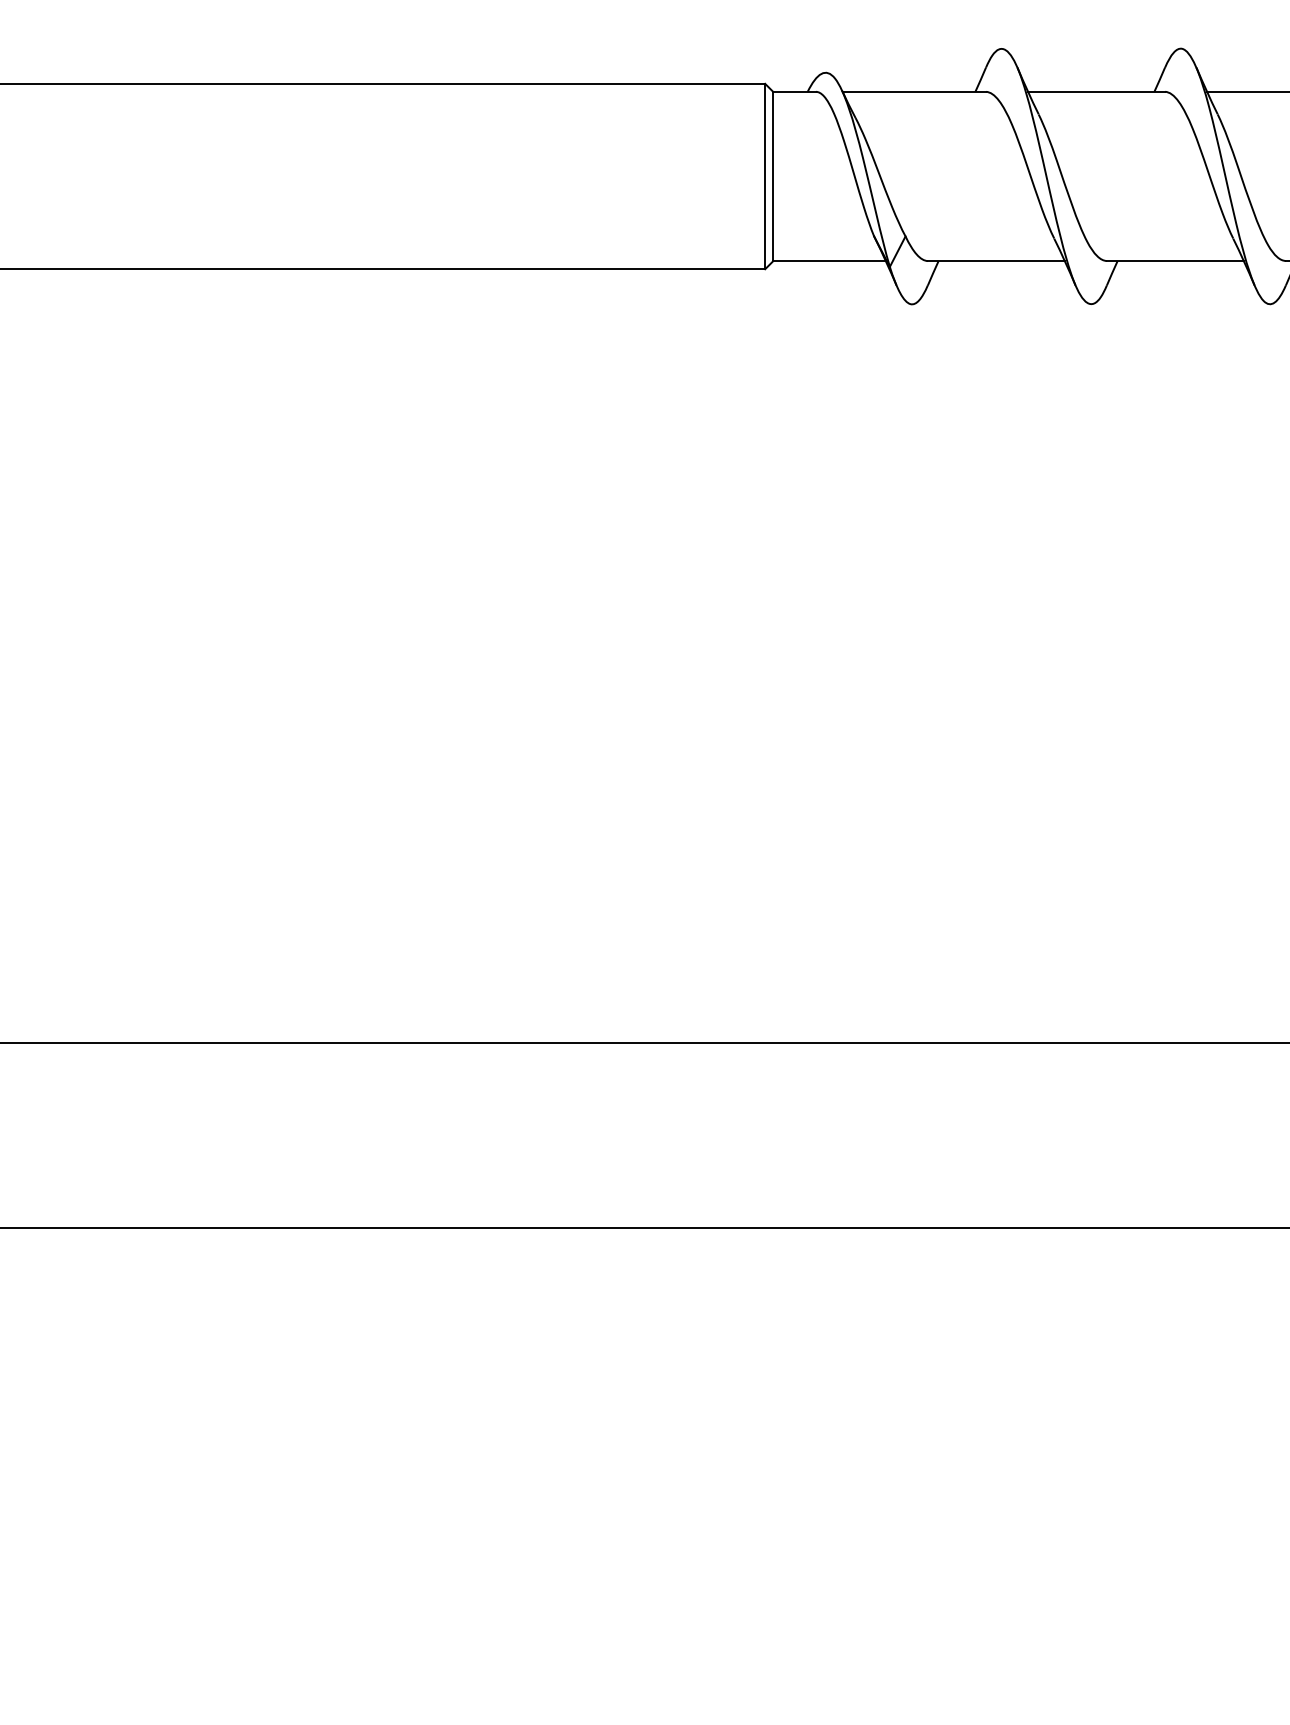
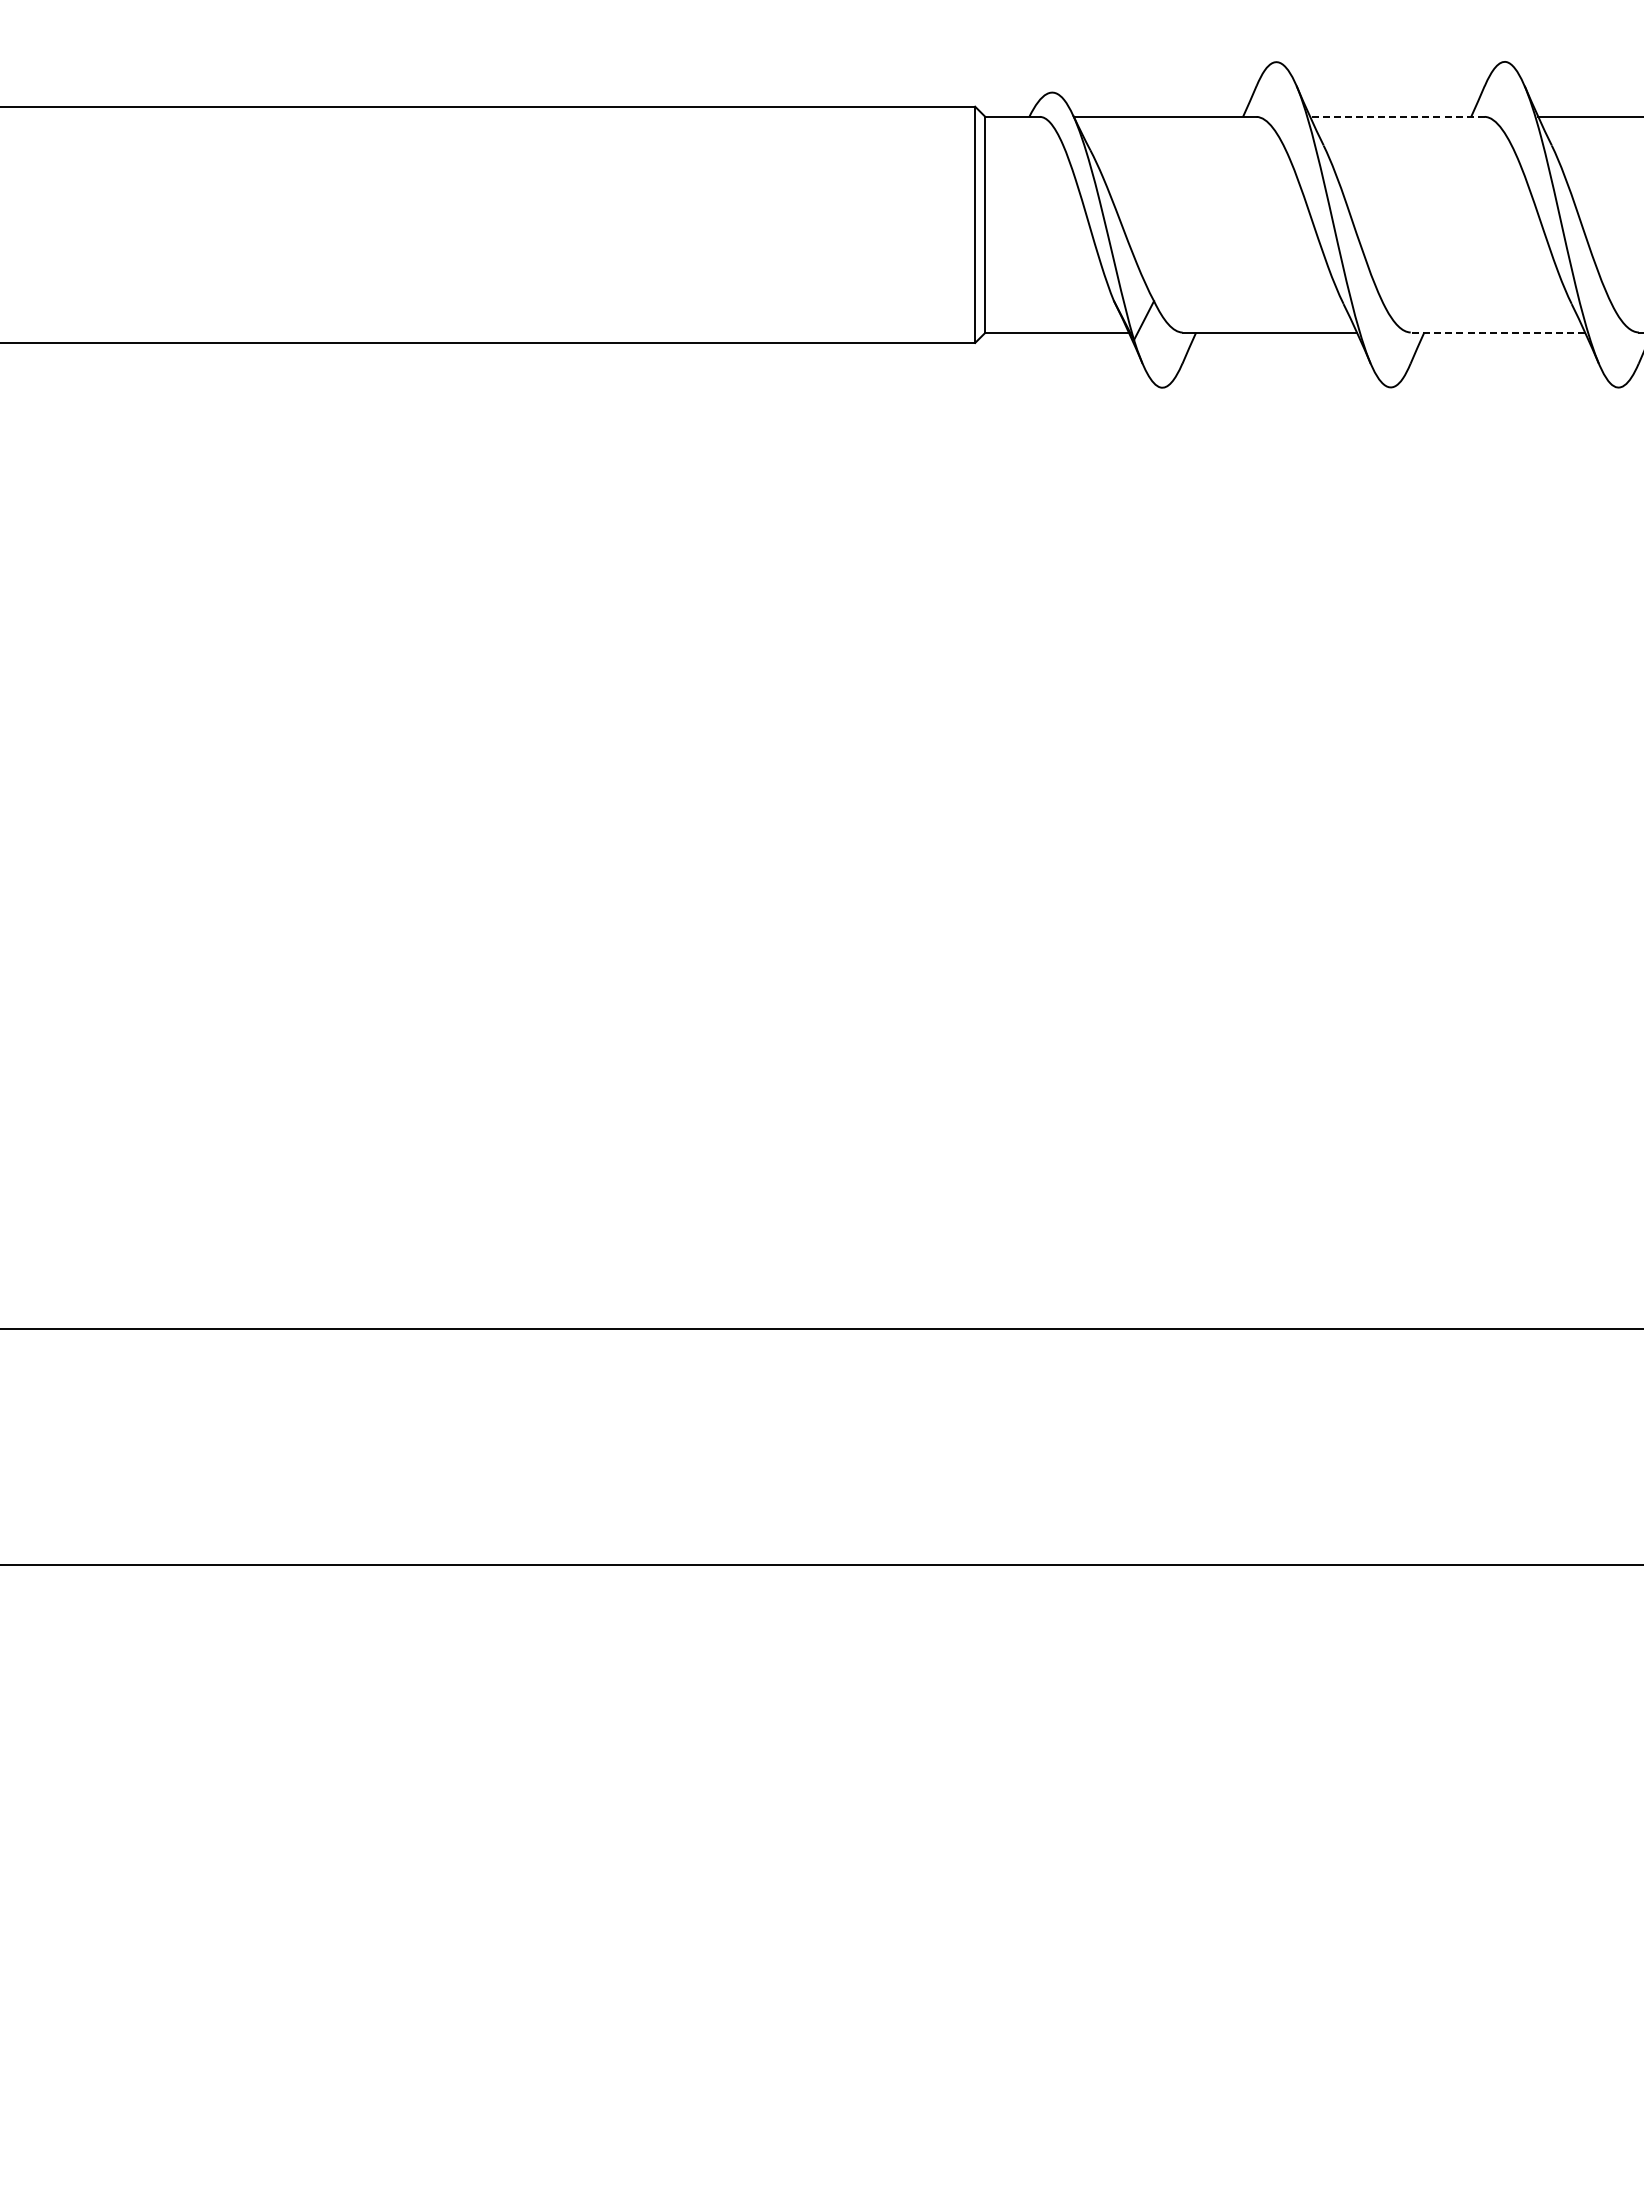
line: (1095, 91) -> (1396, 116), solid -> dashed
line: (1175, 261) -> (1497, 332), solid -> dashed

